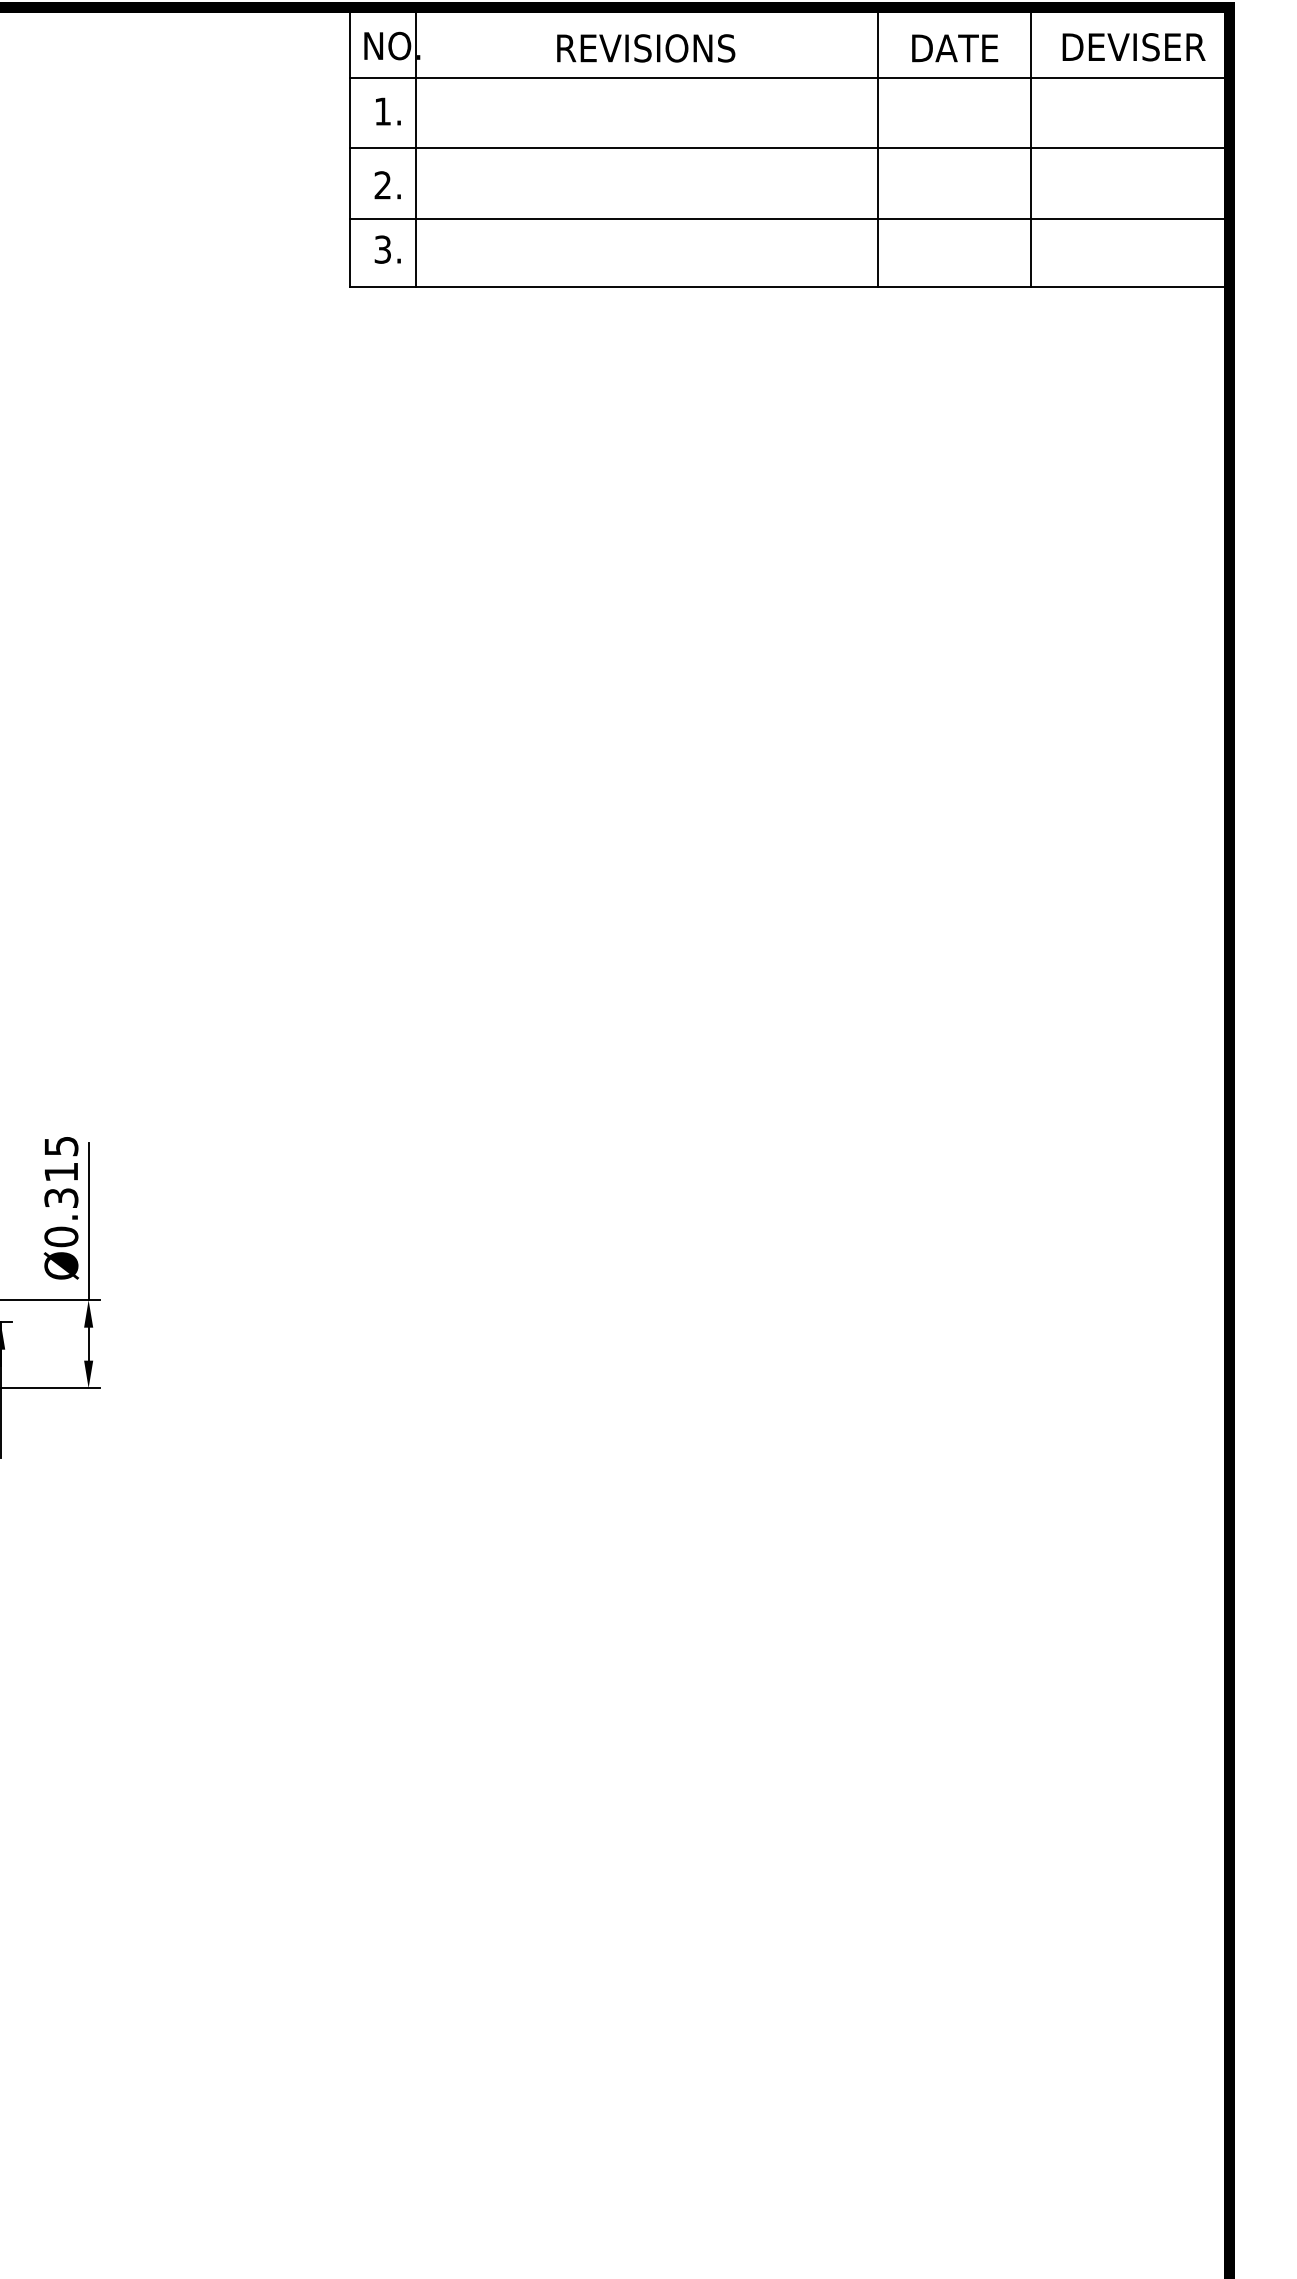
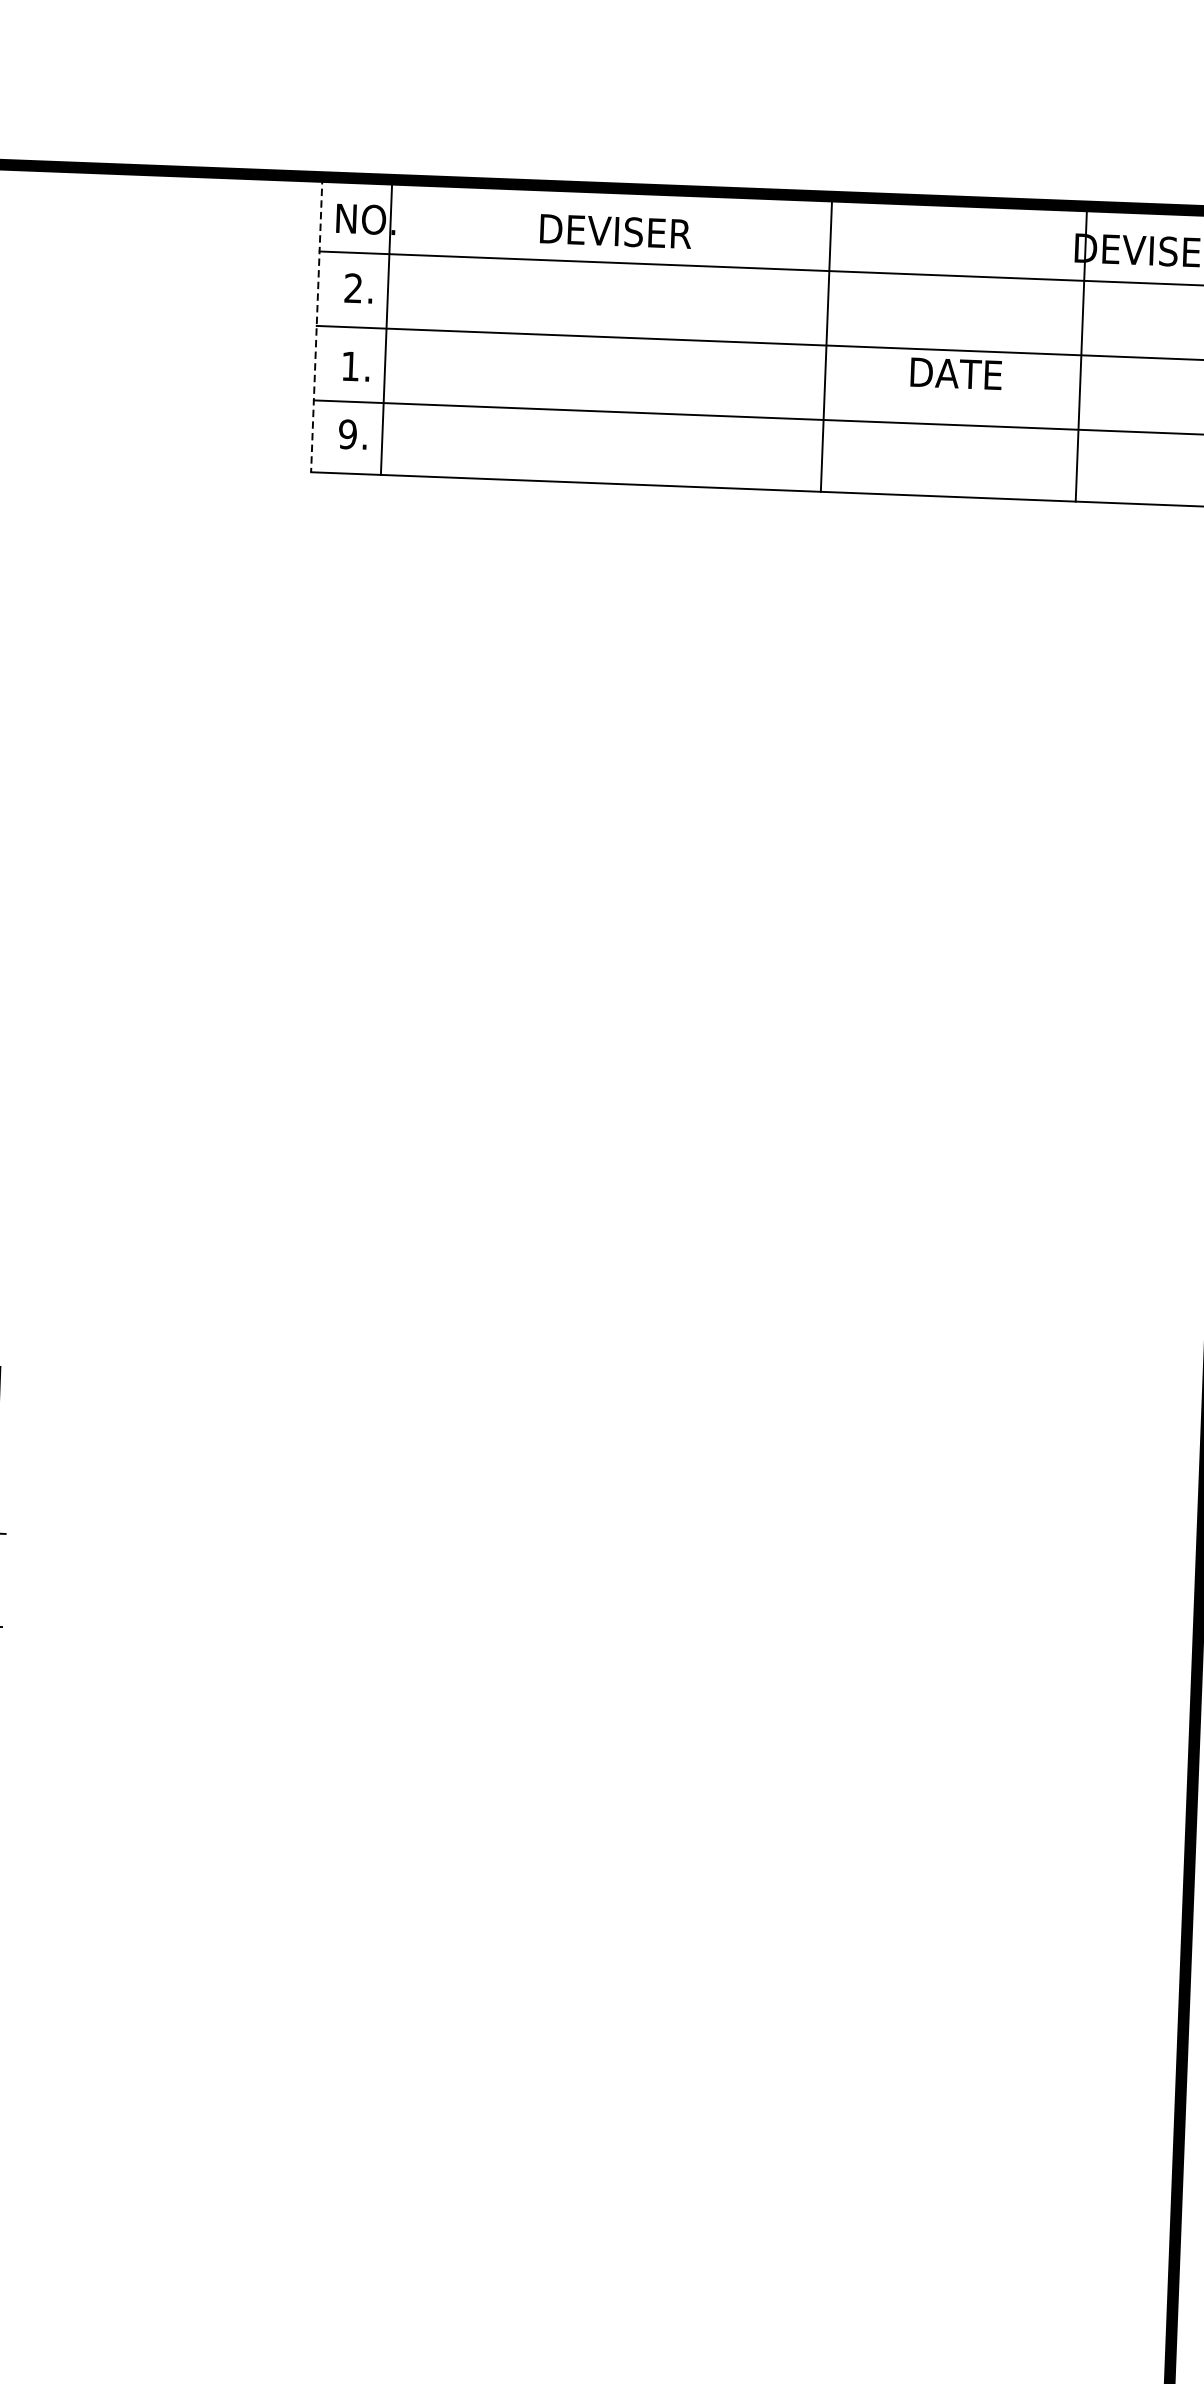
text: (647, 48) -> (635, 232), REVISIONS -> DEVISER
text: (955, 48) -> (956, 373), moved
text: (382, 111) -> (353, 288), 1. -> 2.
line: (877, 146) -> (826, 343), moved
line: (1031, 146) -> (1081, 353), moved
line: (349, 147) -> (316, 325), solid -> dashed
text: (382, 185) -> (350, 366), 2. -> 1.
text: (382, 249) -> (347, 434), 3. -> 9.

